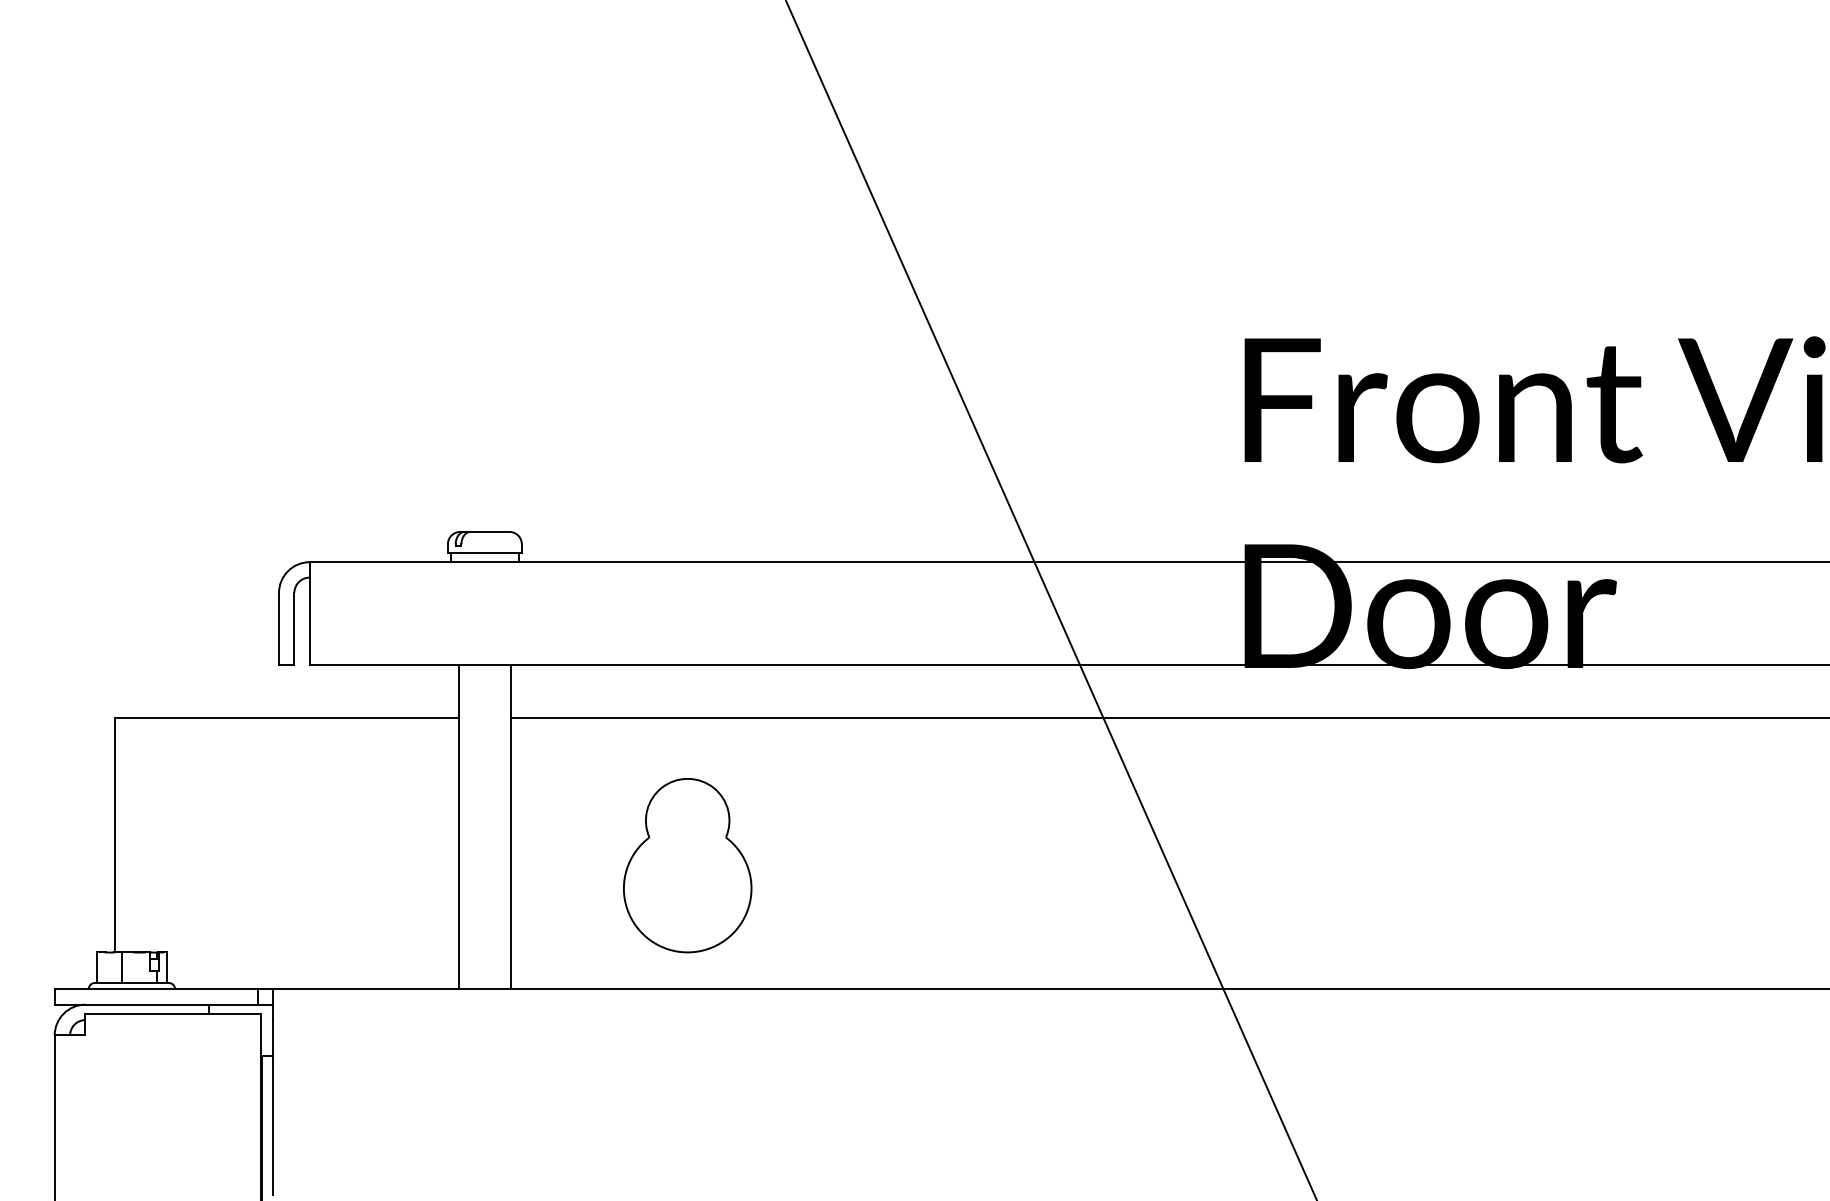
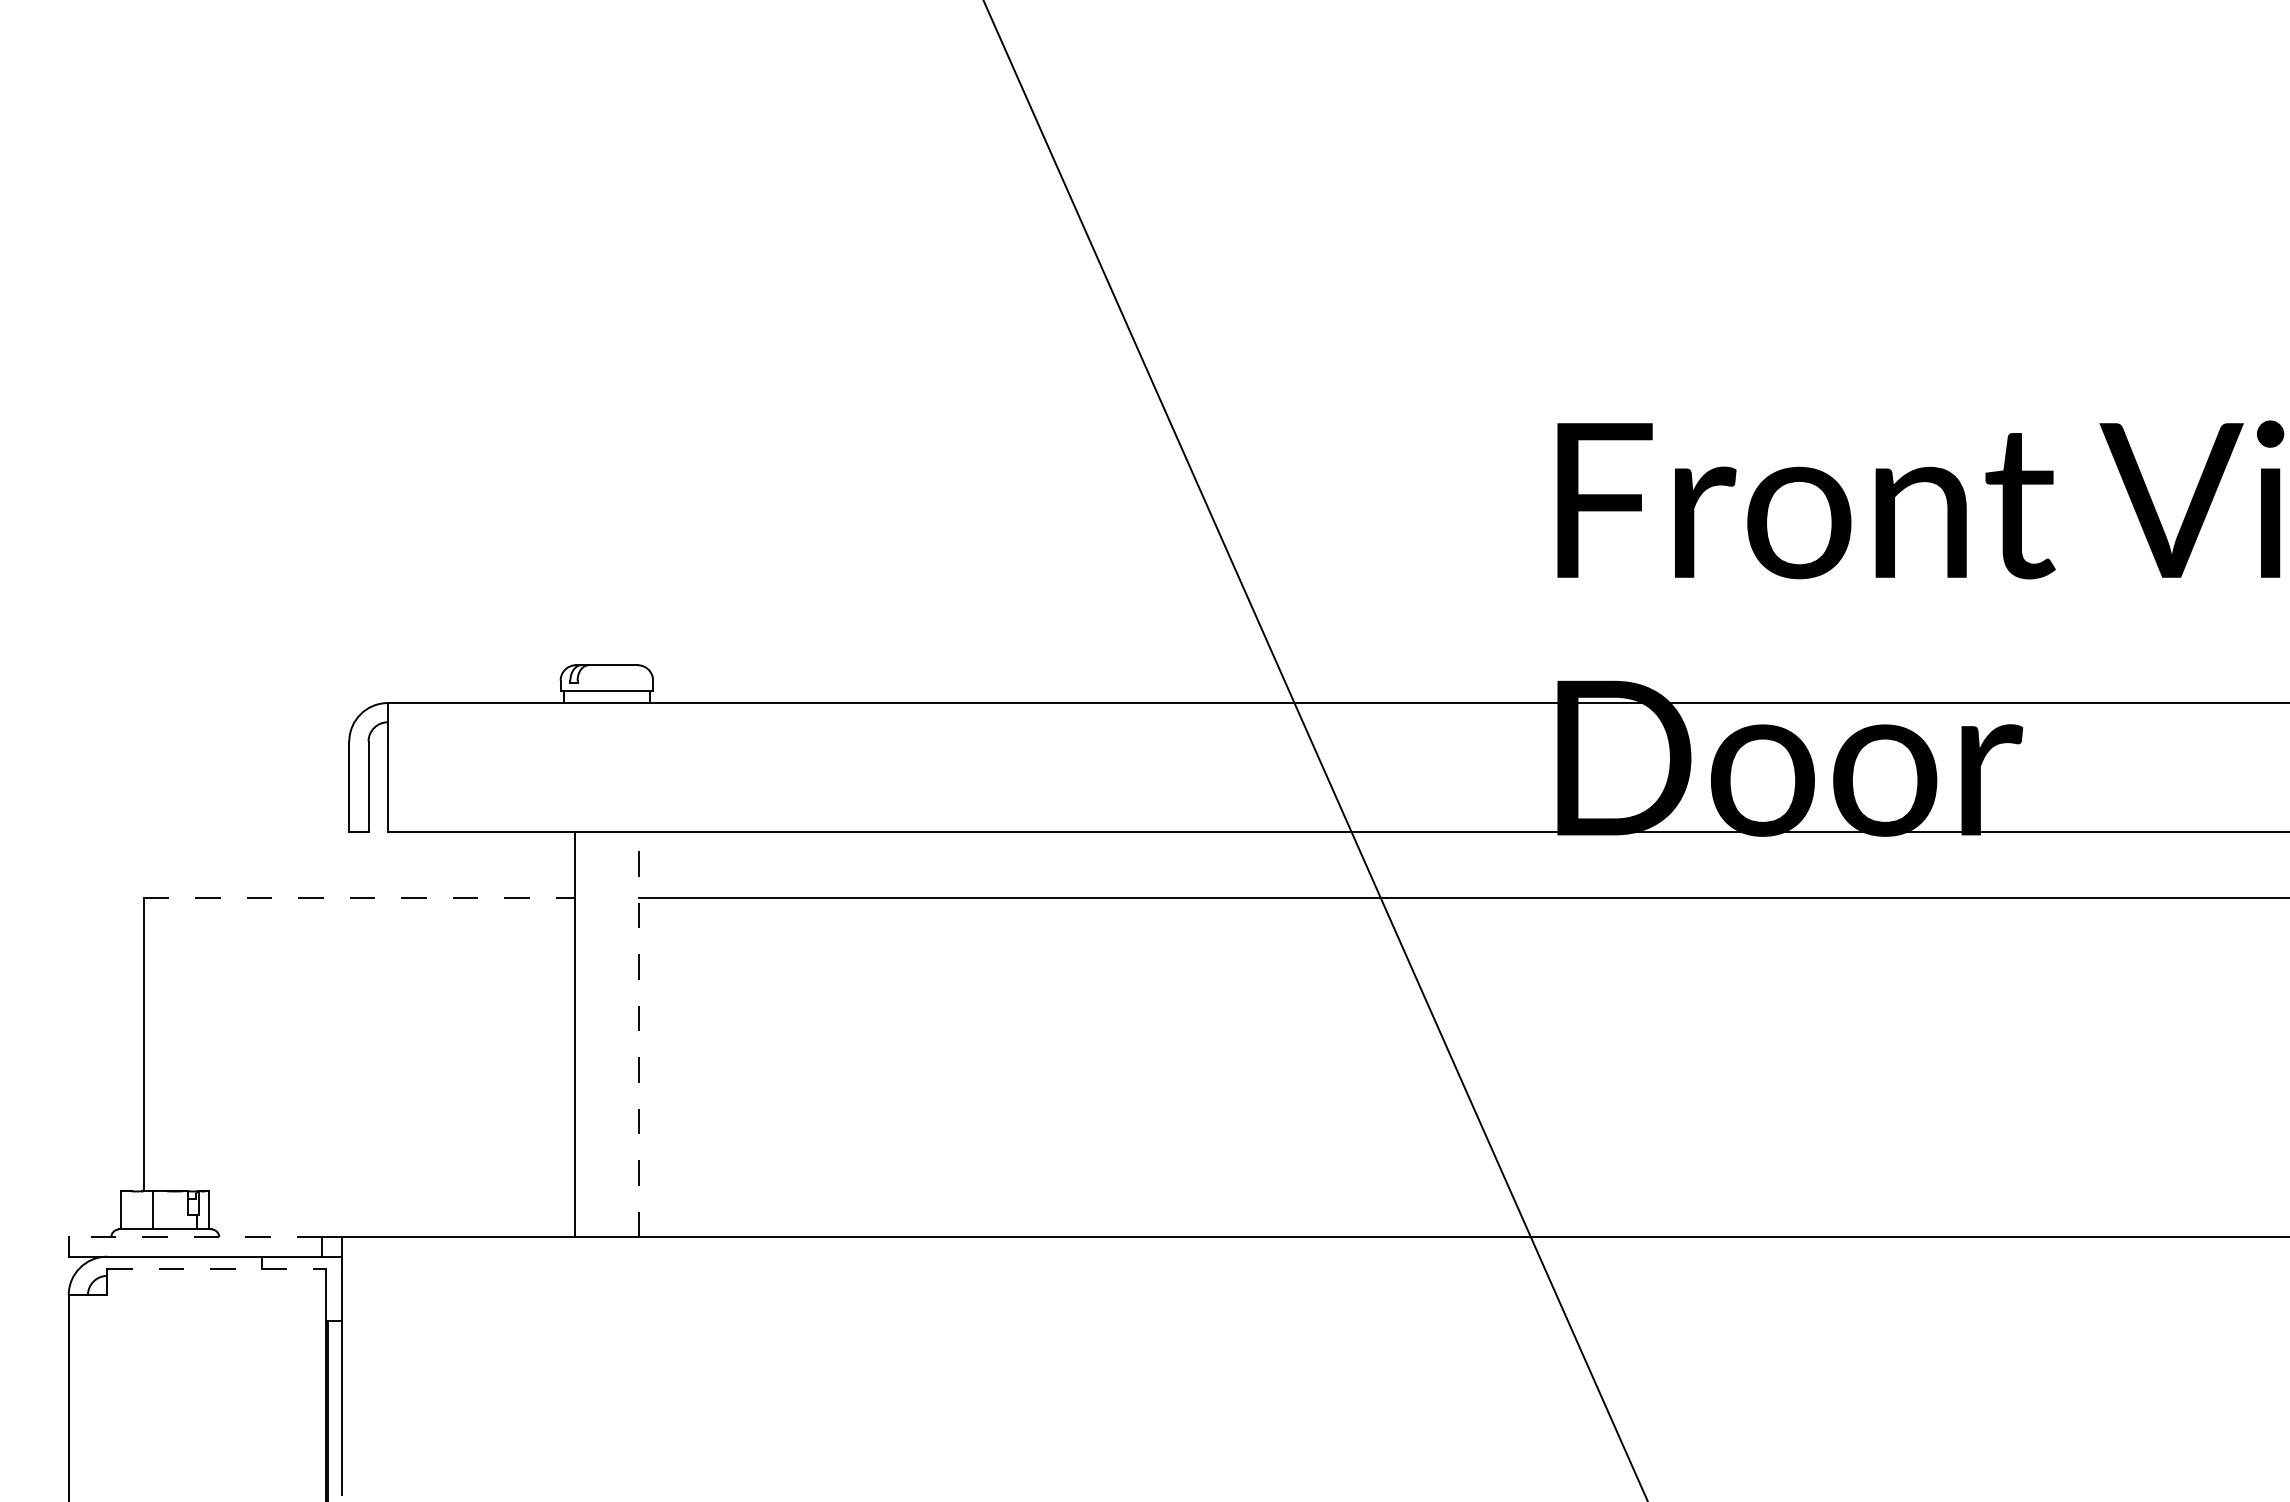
line: (287, 717) -> (359, 897), solid -> dashed
line: (510, 827) -> (638, 1034), solid -> dashed
part: (687, 865) -> (860, 1082), removed
line: (156, 989) -> (195, 1237), solid -> dashed
line: (172, 1014) -> (216, 1268), solid -> dashed

